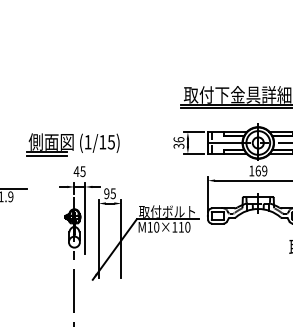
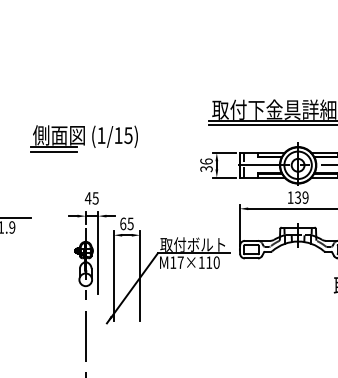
part: (72, 144) -> (83, 138), moved
text: (257, 170) -> (297, 197), 169 -> 139
text: (106, 193) -> (122, 223), 95 -> 65
text: (156, 226) -> (180, 261), M10×110 -> M17×110

